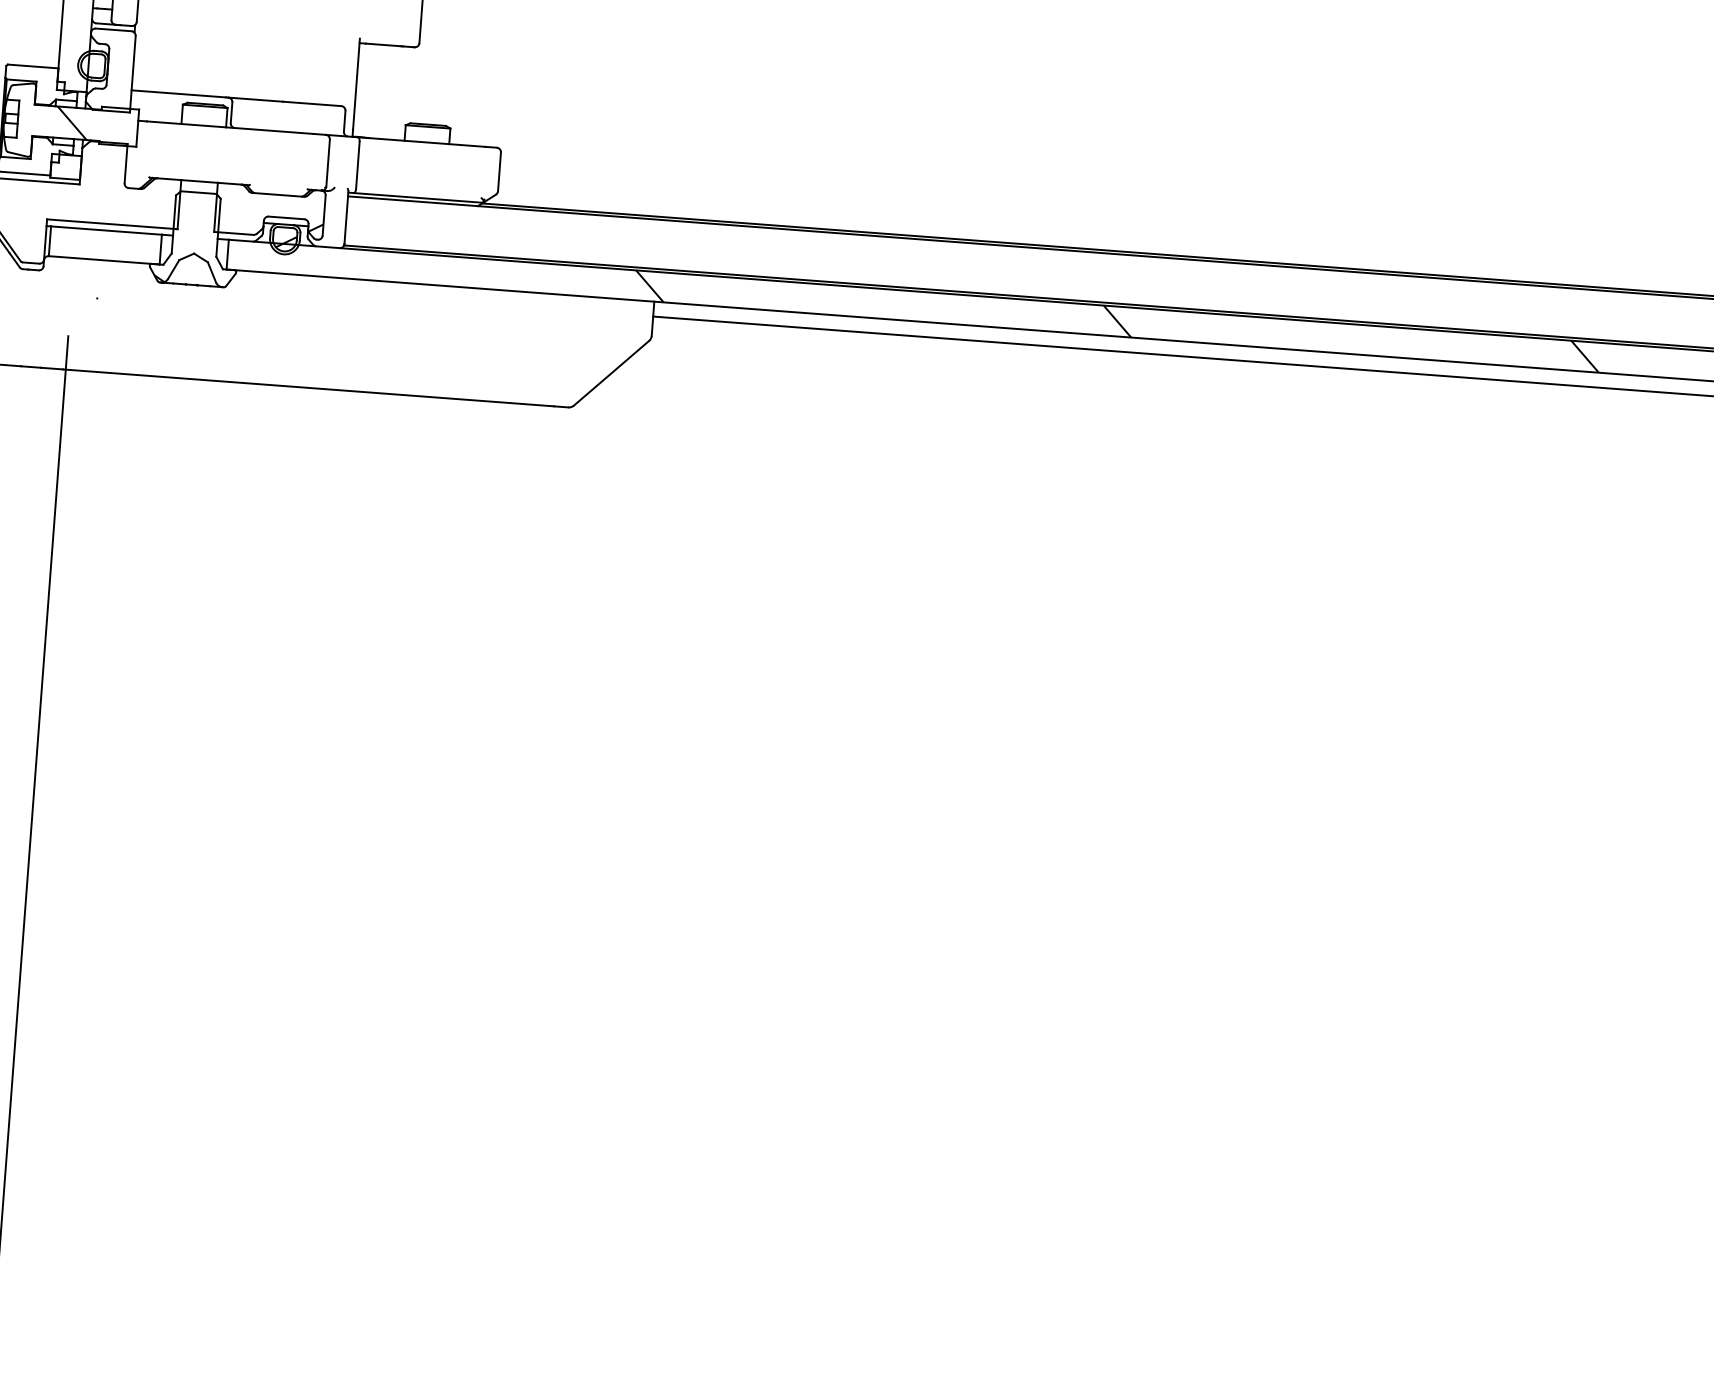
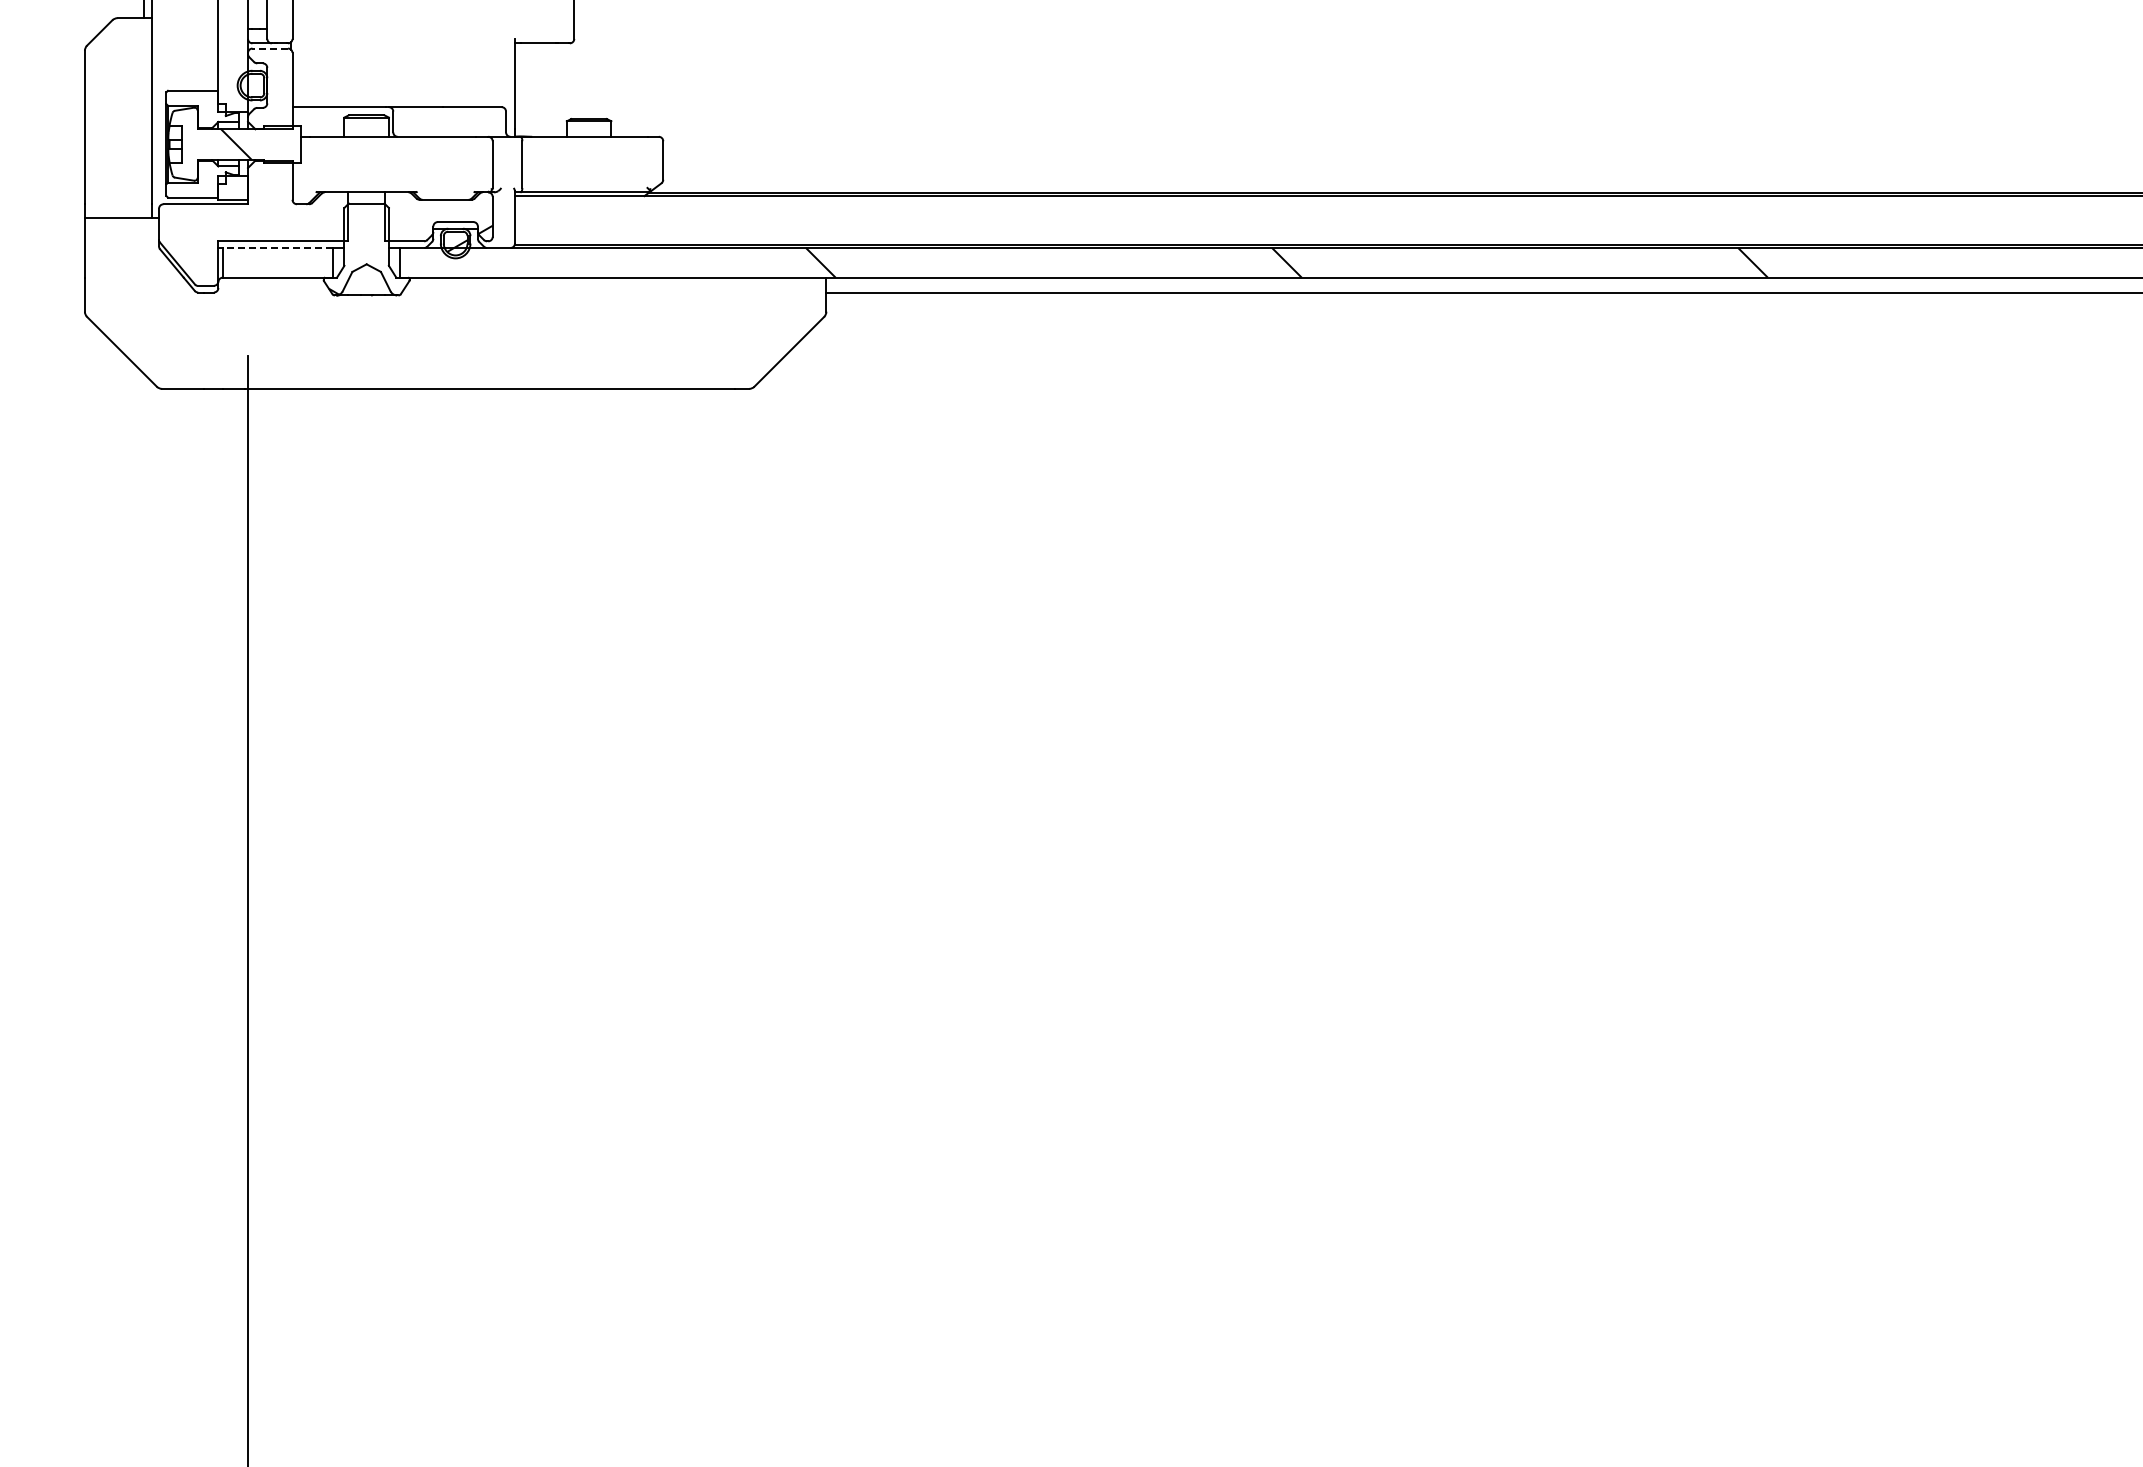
line: (113, 29) -> (270, 48), solid -> dashed
line: (105, 231) -> (277, 248), solid -> dashed

